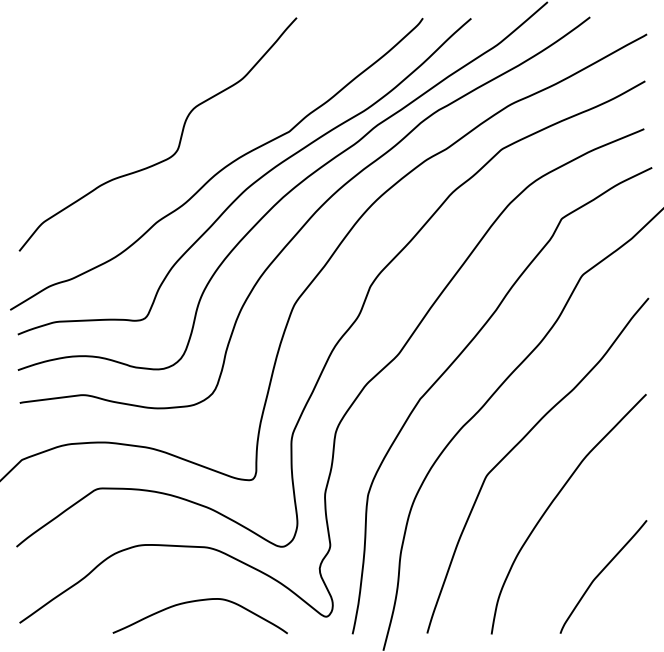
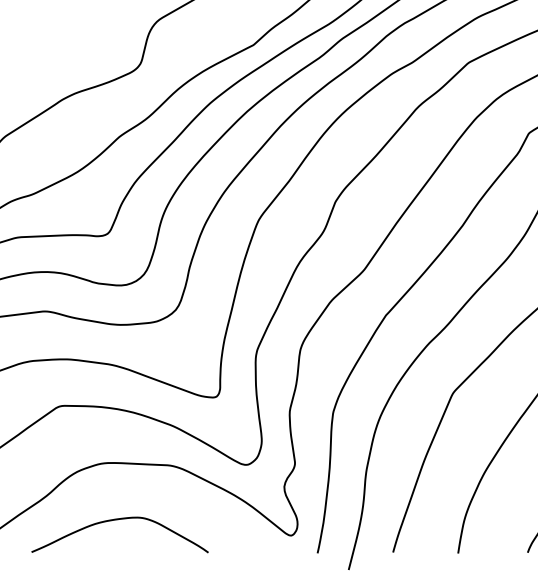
curve: (199, 601) -> (119, 520), moved

